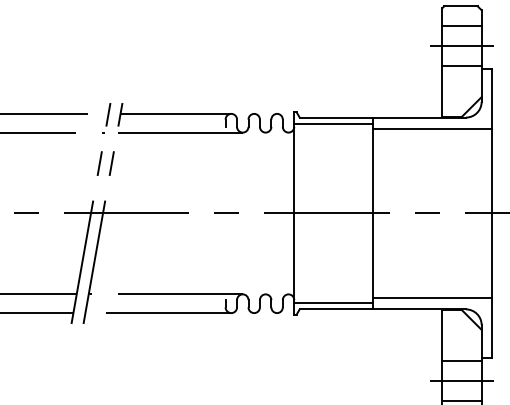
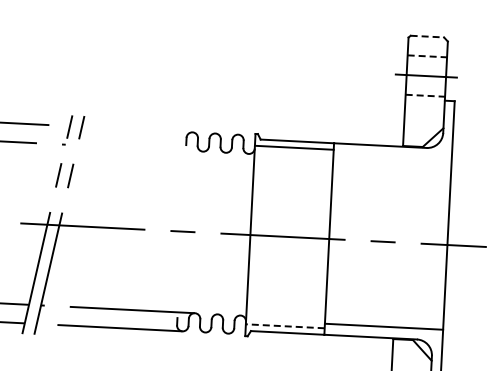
line: (460, 6) -> (426, 36), solid -> dashed
line: (461, 26) -> (426, 56), solid -> dashed
line: (461, 65) -> (424, 95), solid -> dashed
line: (175, 113) -> (136, 129), removed
line: (432, 128) -> (392, 157), removed
line: (179, 132) -> (139, 148), removed
line: (333, 302) -> (285, 325), solid -> dashed

